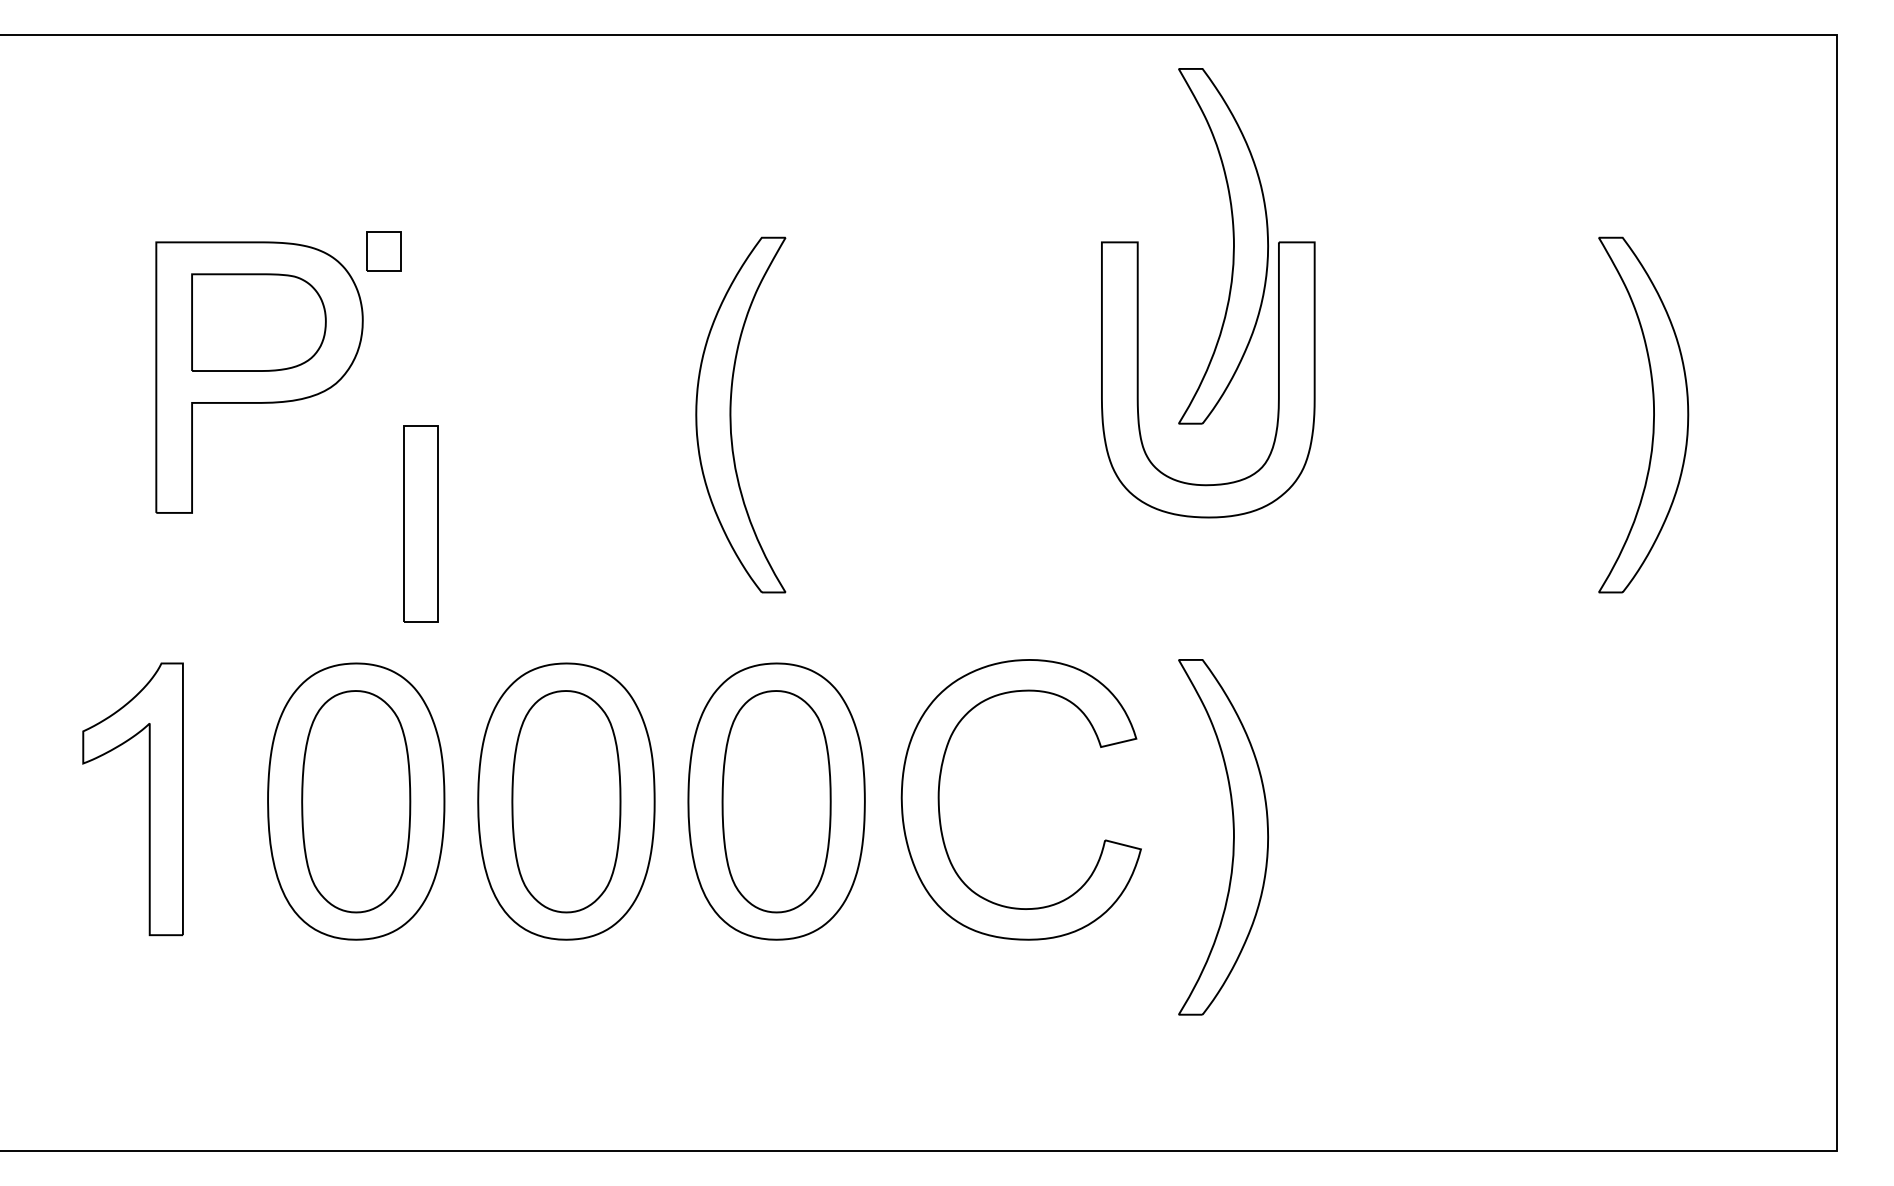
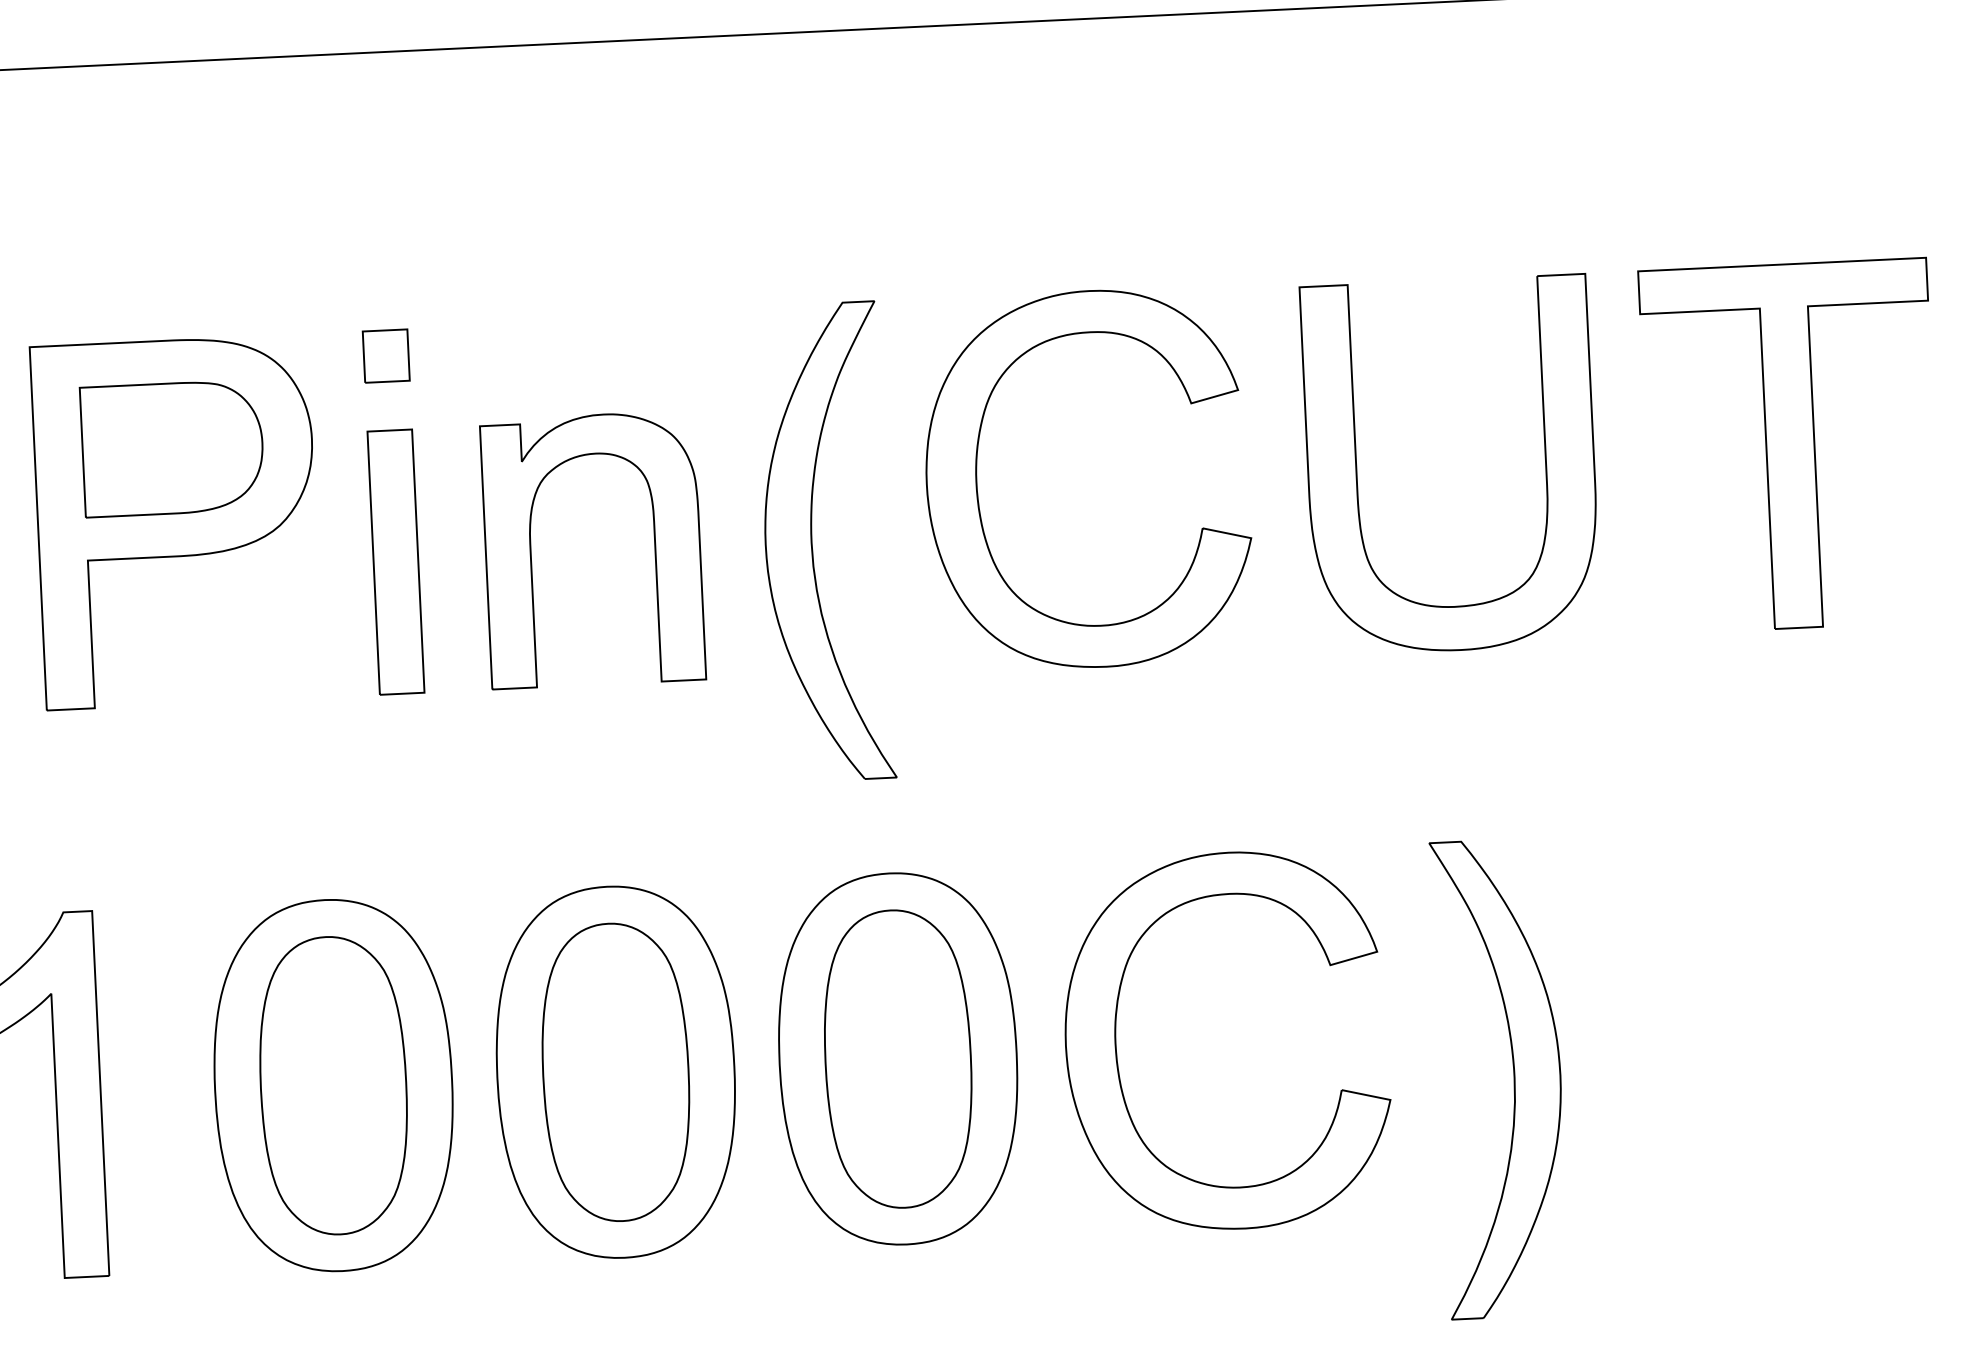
part: (1233, 246) -> (1476, 284), removed
part: (383, 251) -> (385, 356), moved
part: (1460, 377) -> (1789, 446), added
part: (856, 384) -> (978, 493), added
part: (522, 412) -> (532, 552), added
part: (420, 523) -> (395, 561), moved

